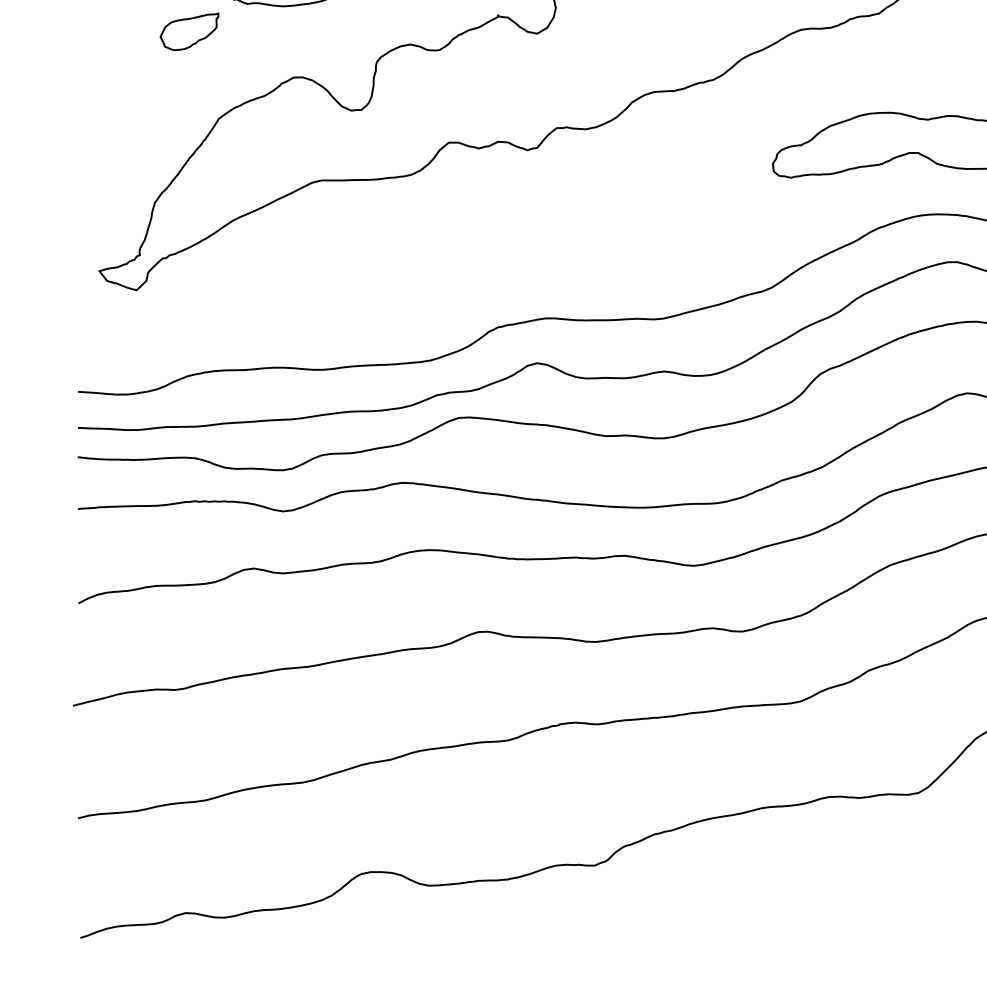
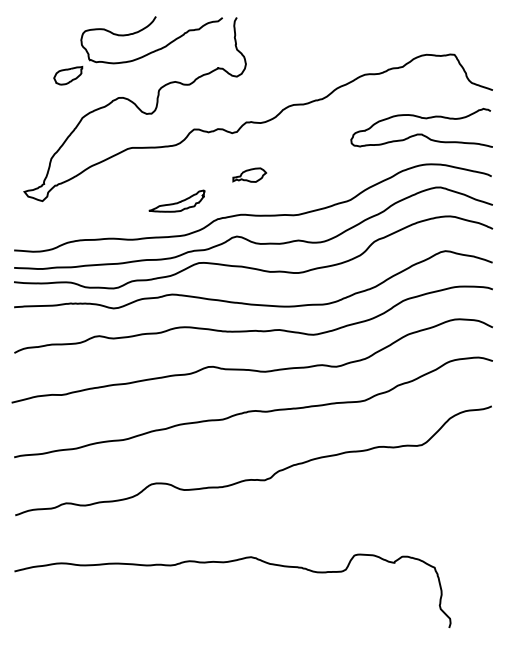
part: (563, 235) -> (249, 174), added
part: (412, 288) -> (176, 200), added

